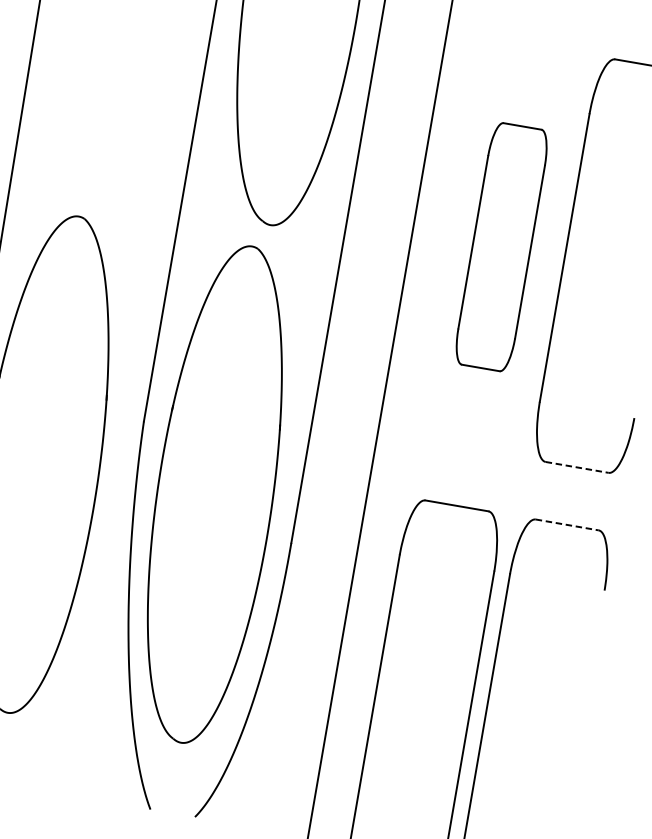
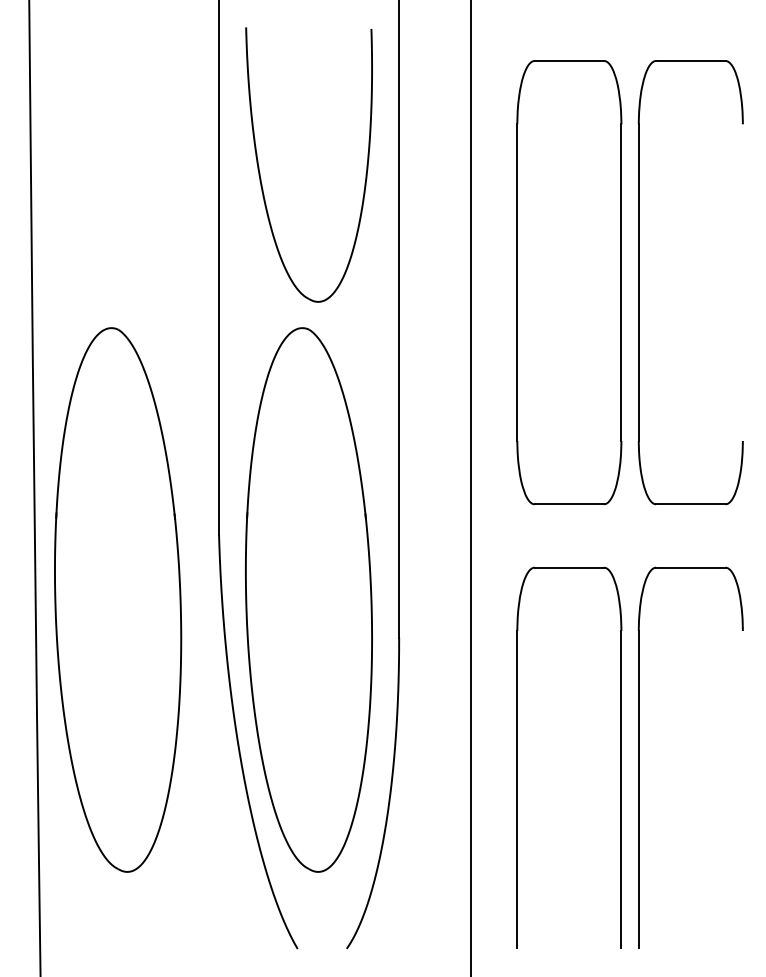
part: (501, 246) -> (569, 282), size x1.67
line: (576, 467) -> (690, 504), dashed -> solid
line: (566, 524) -> (690, 567), dashed -> solid

